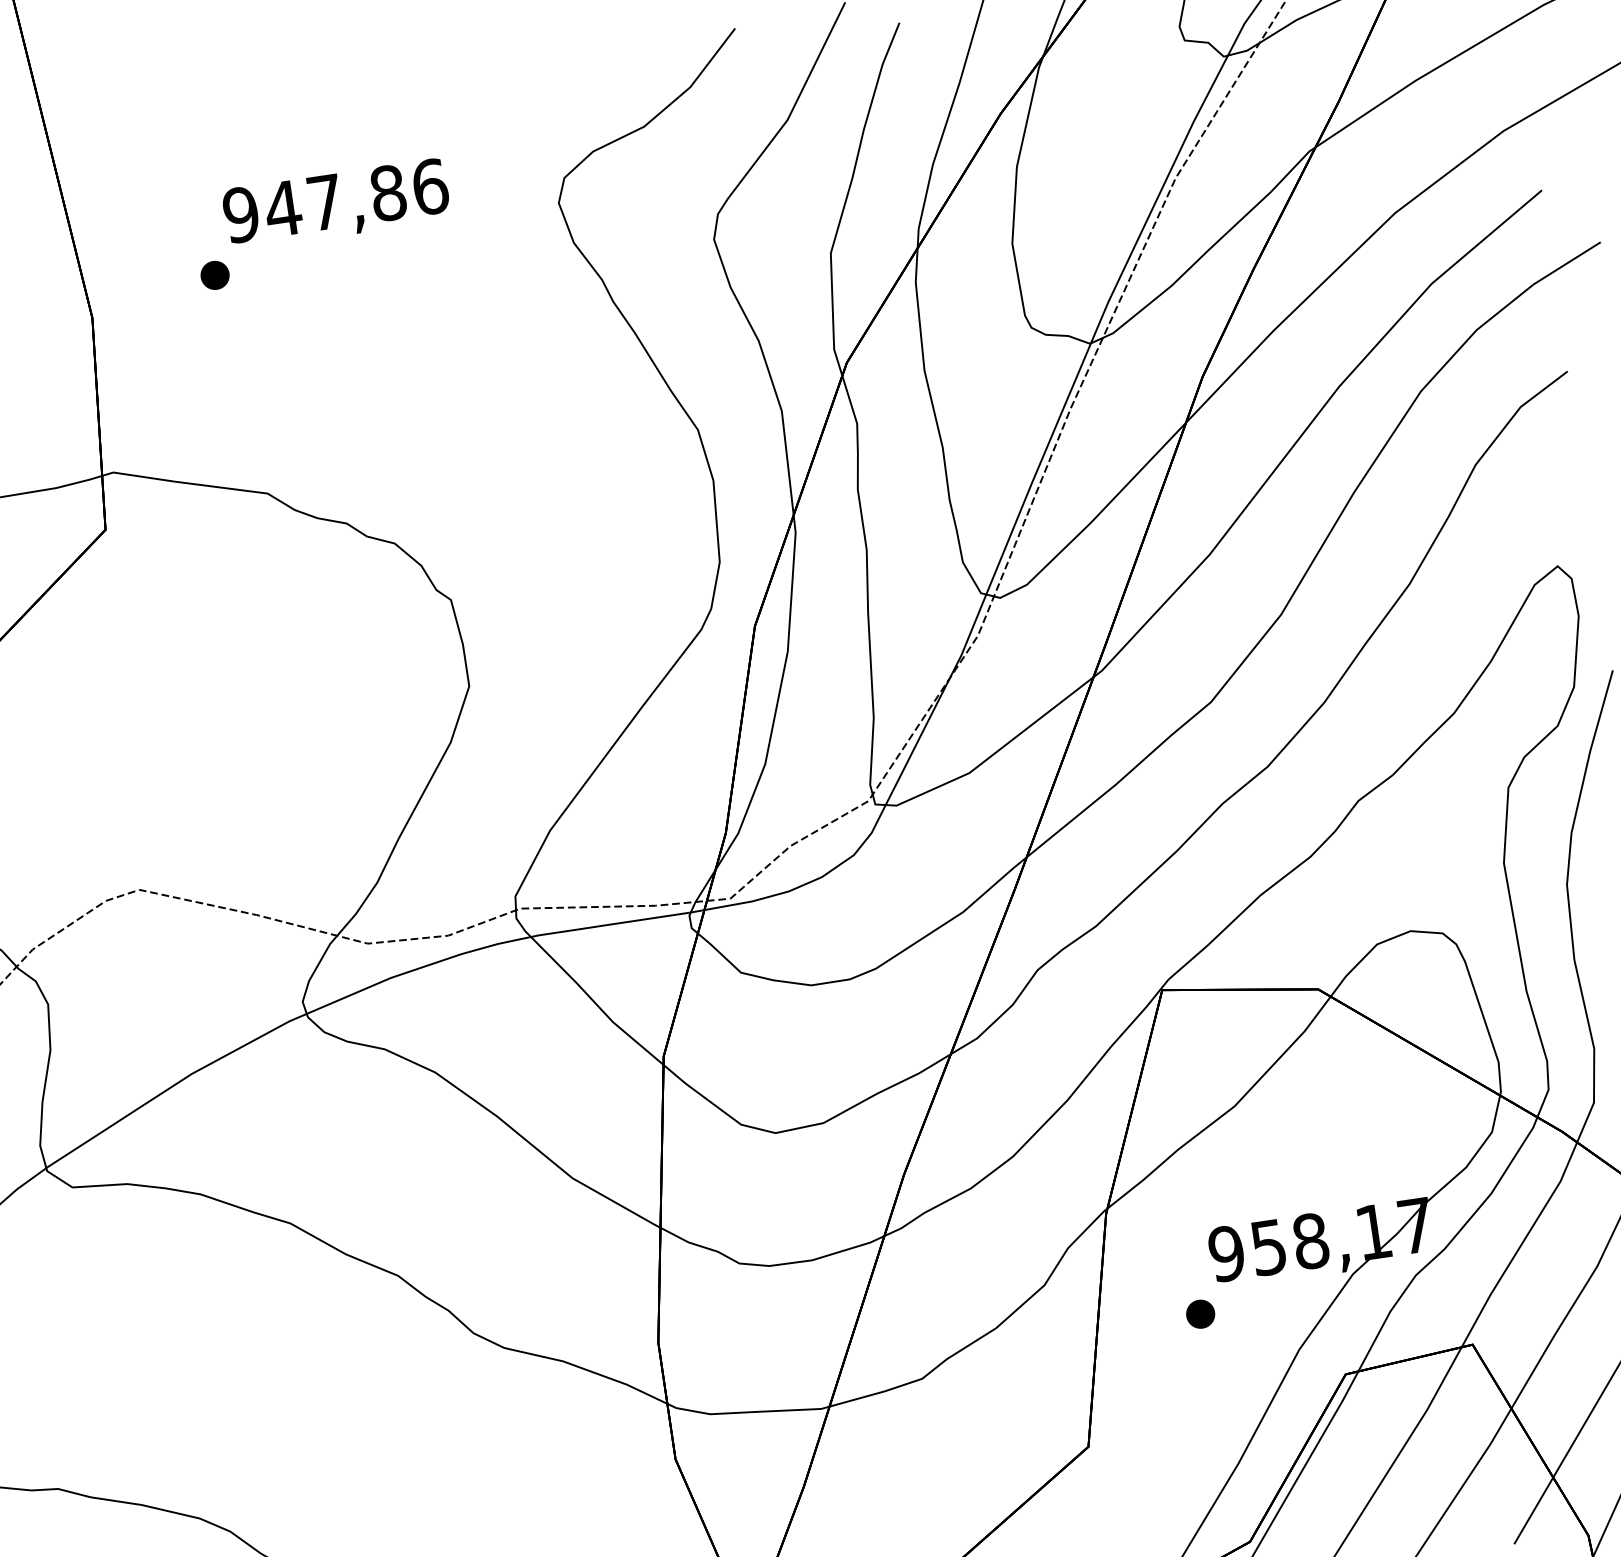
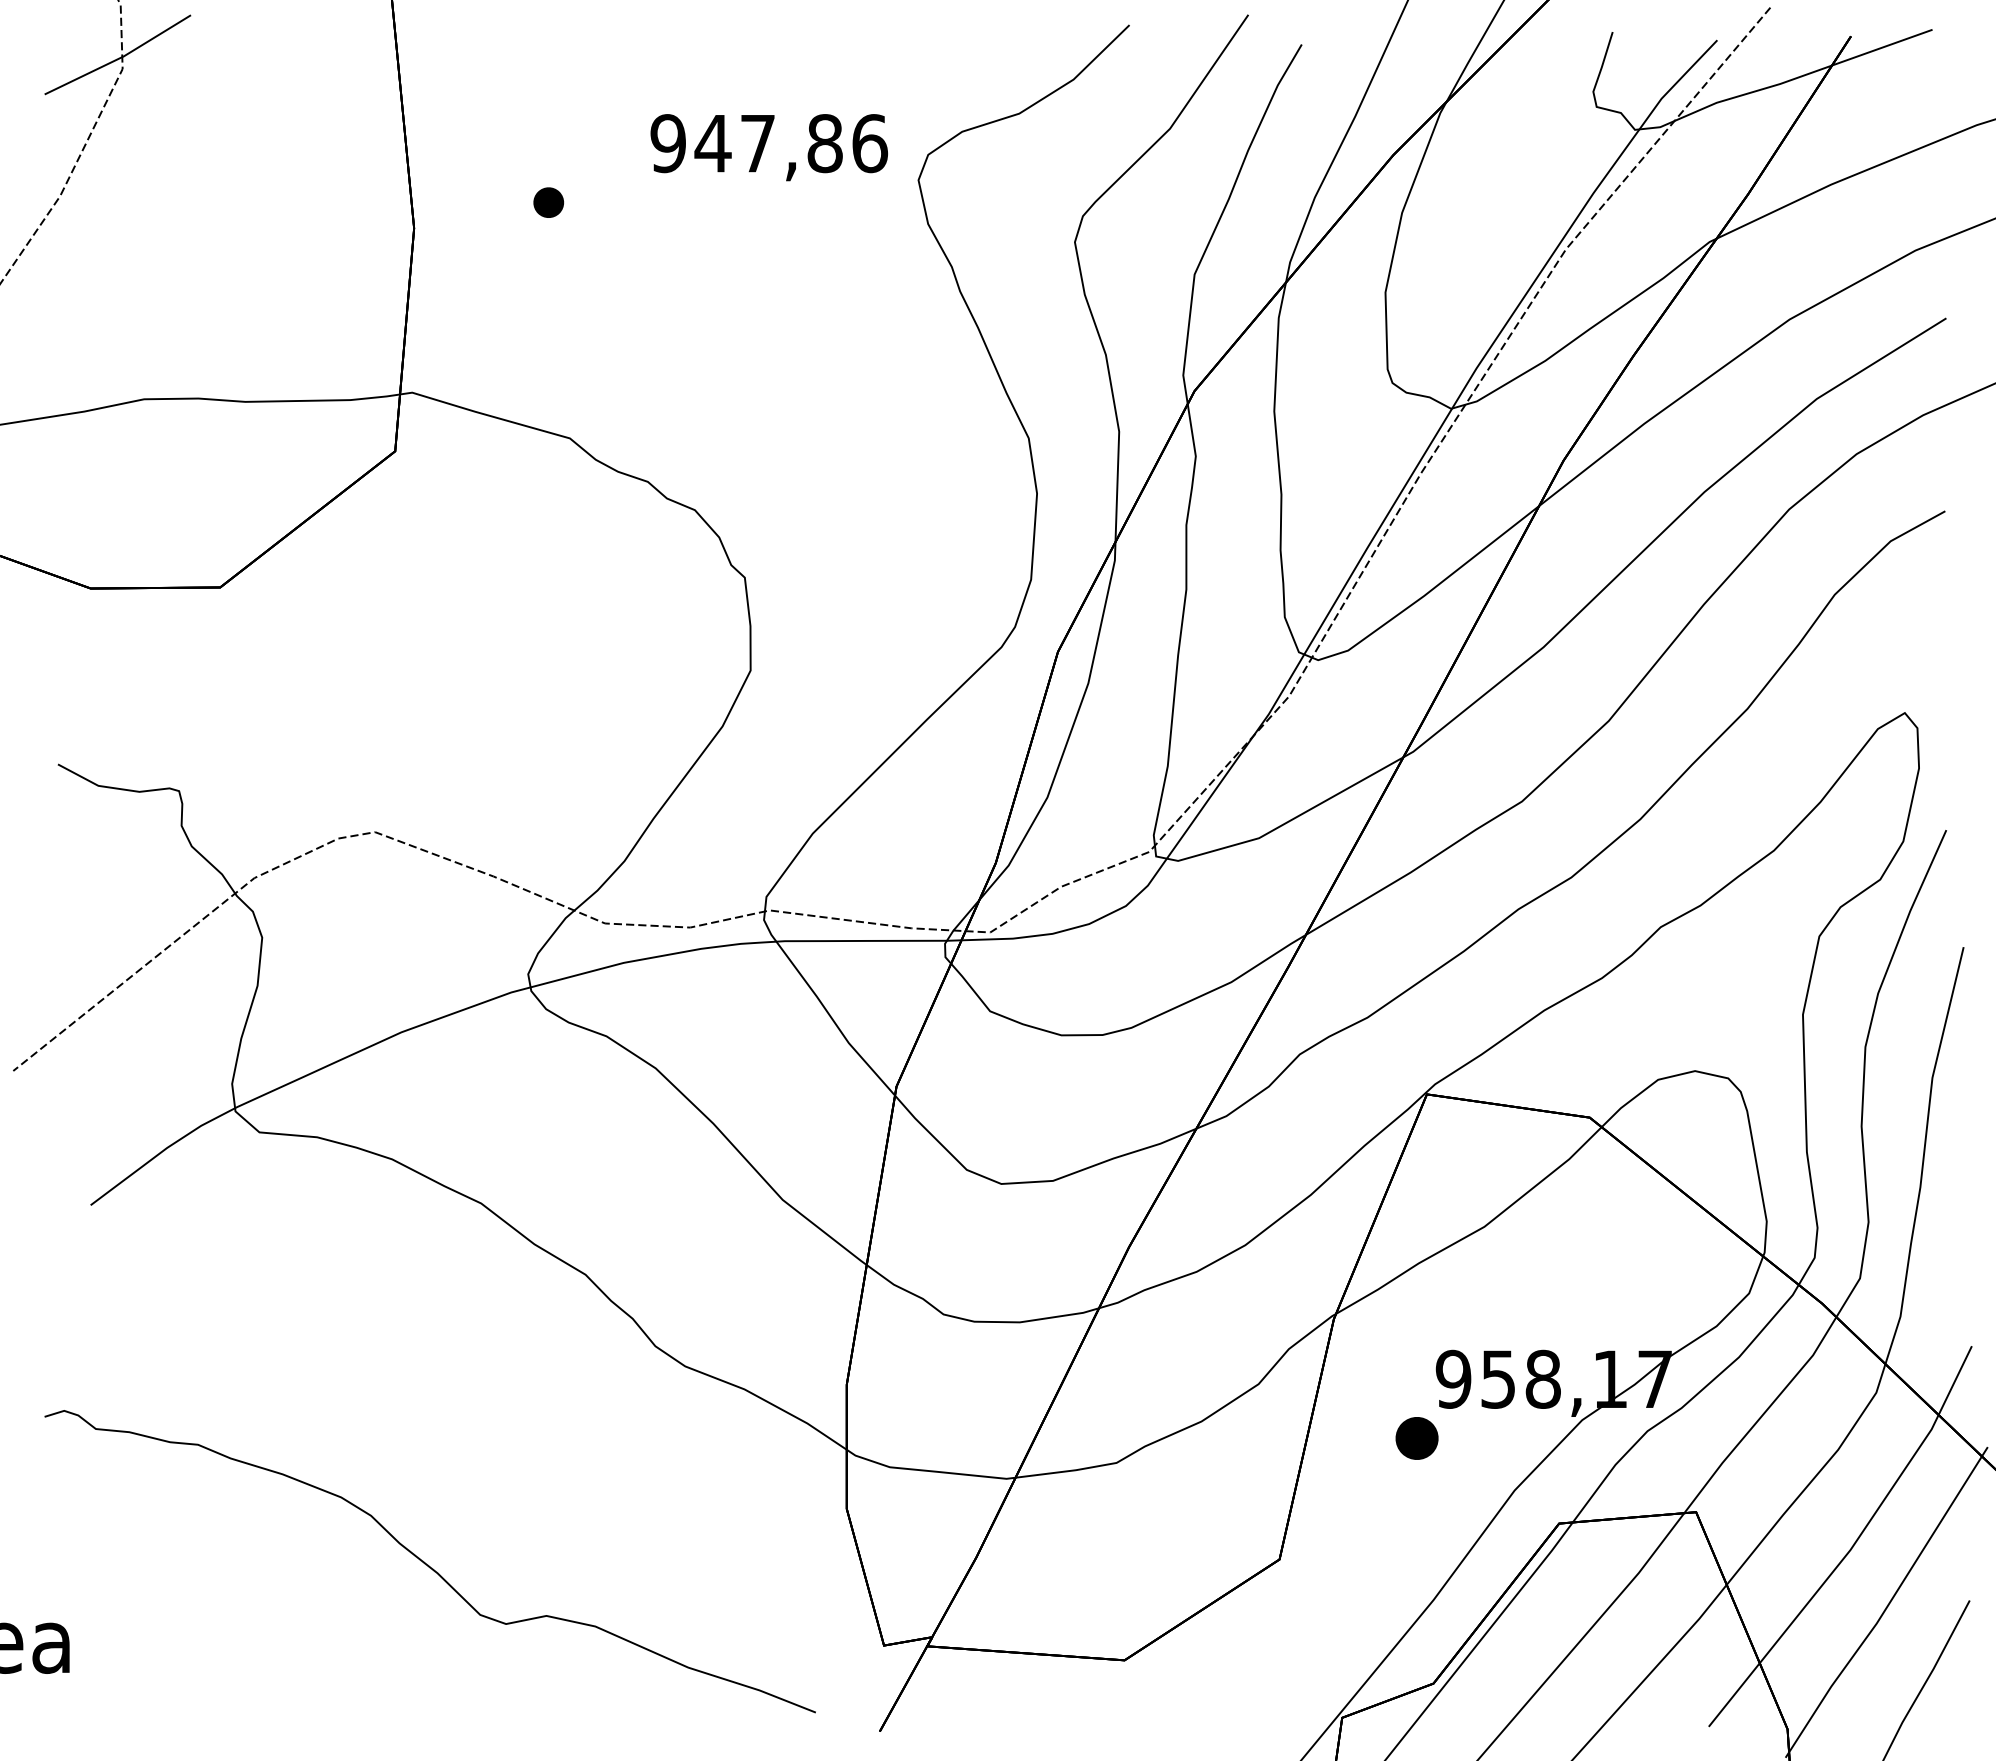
text: (335, 204) -> (768, 147), moved
part: (1200, 1314) -> (1416, 1438), size x1.4

